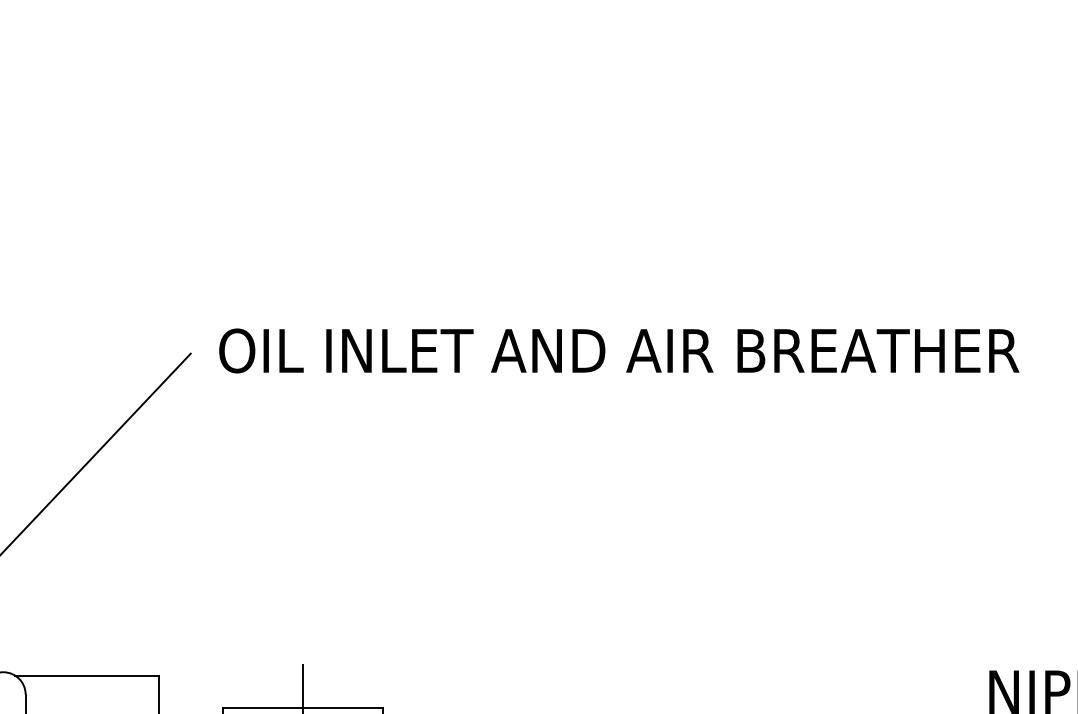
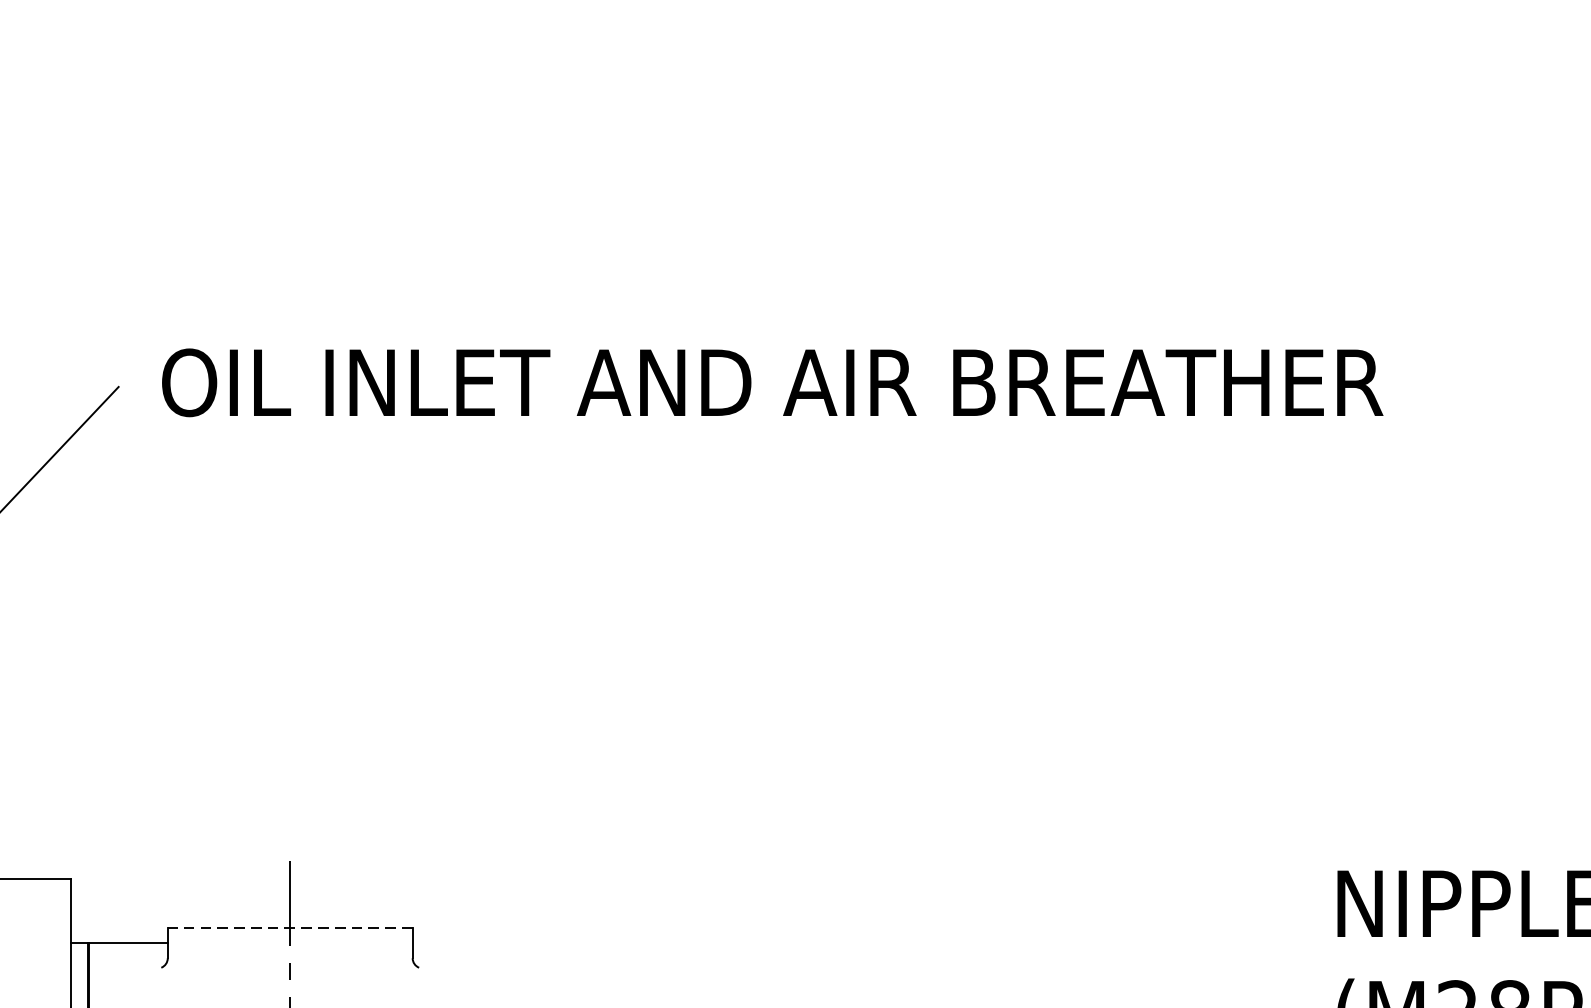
line: (302, 708) -> (289, 928), solid -> dashed

